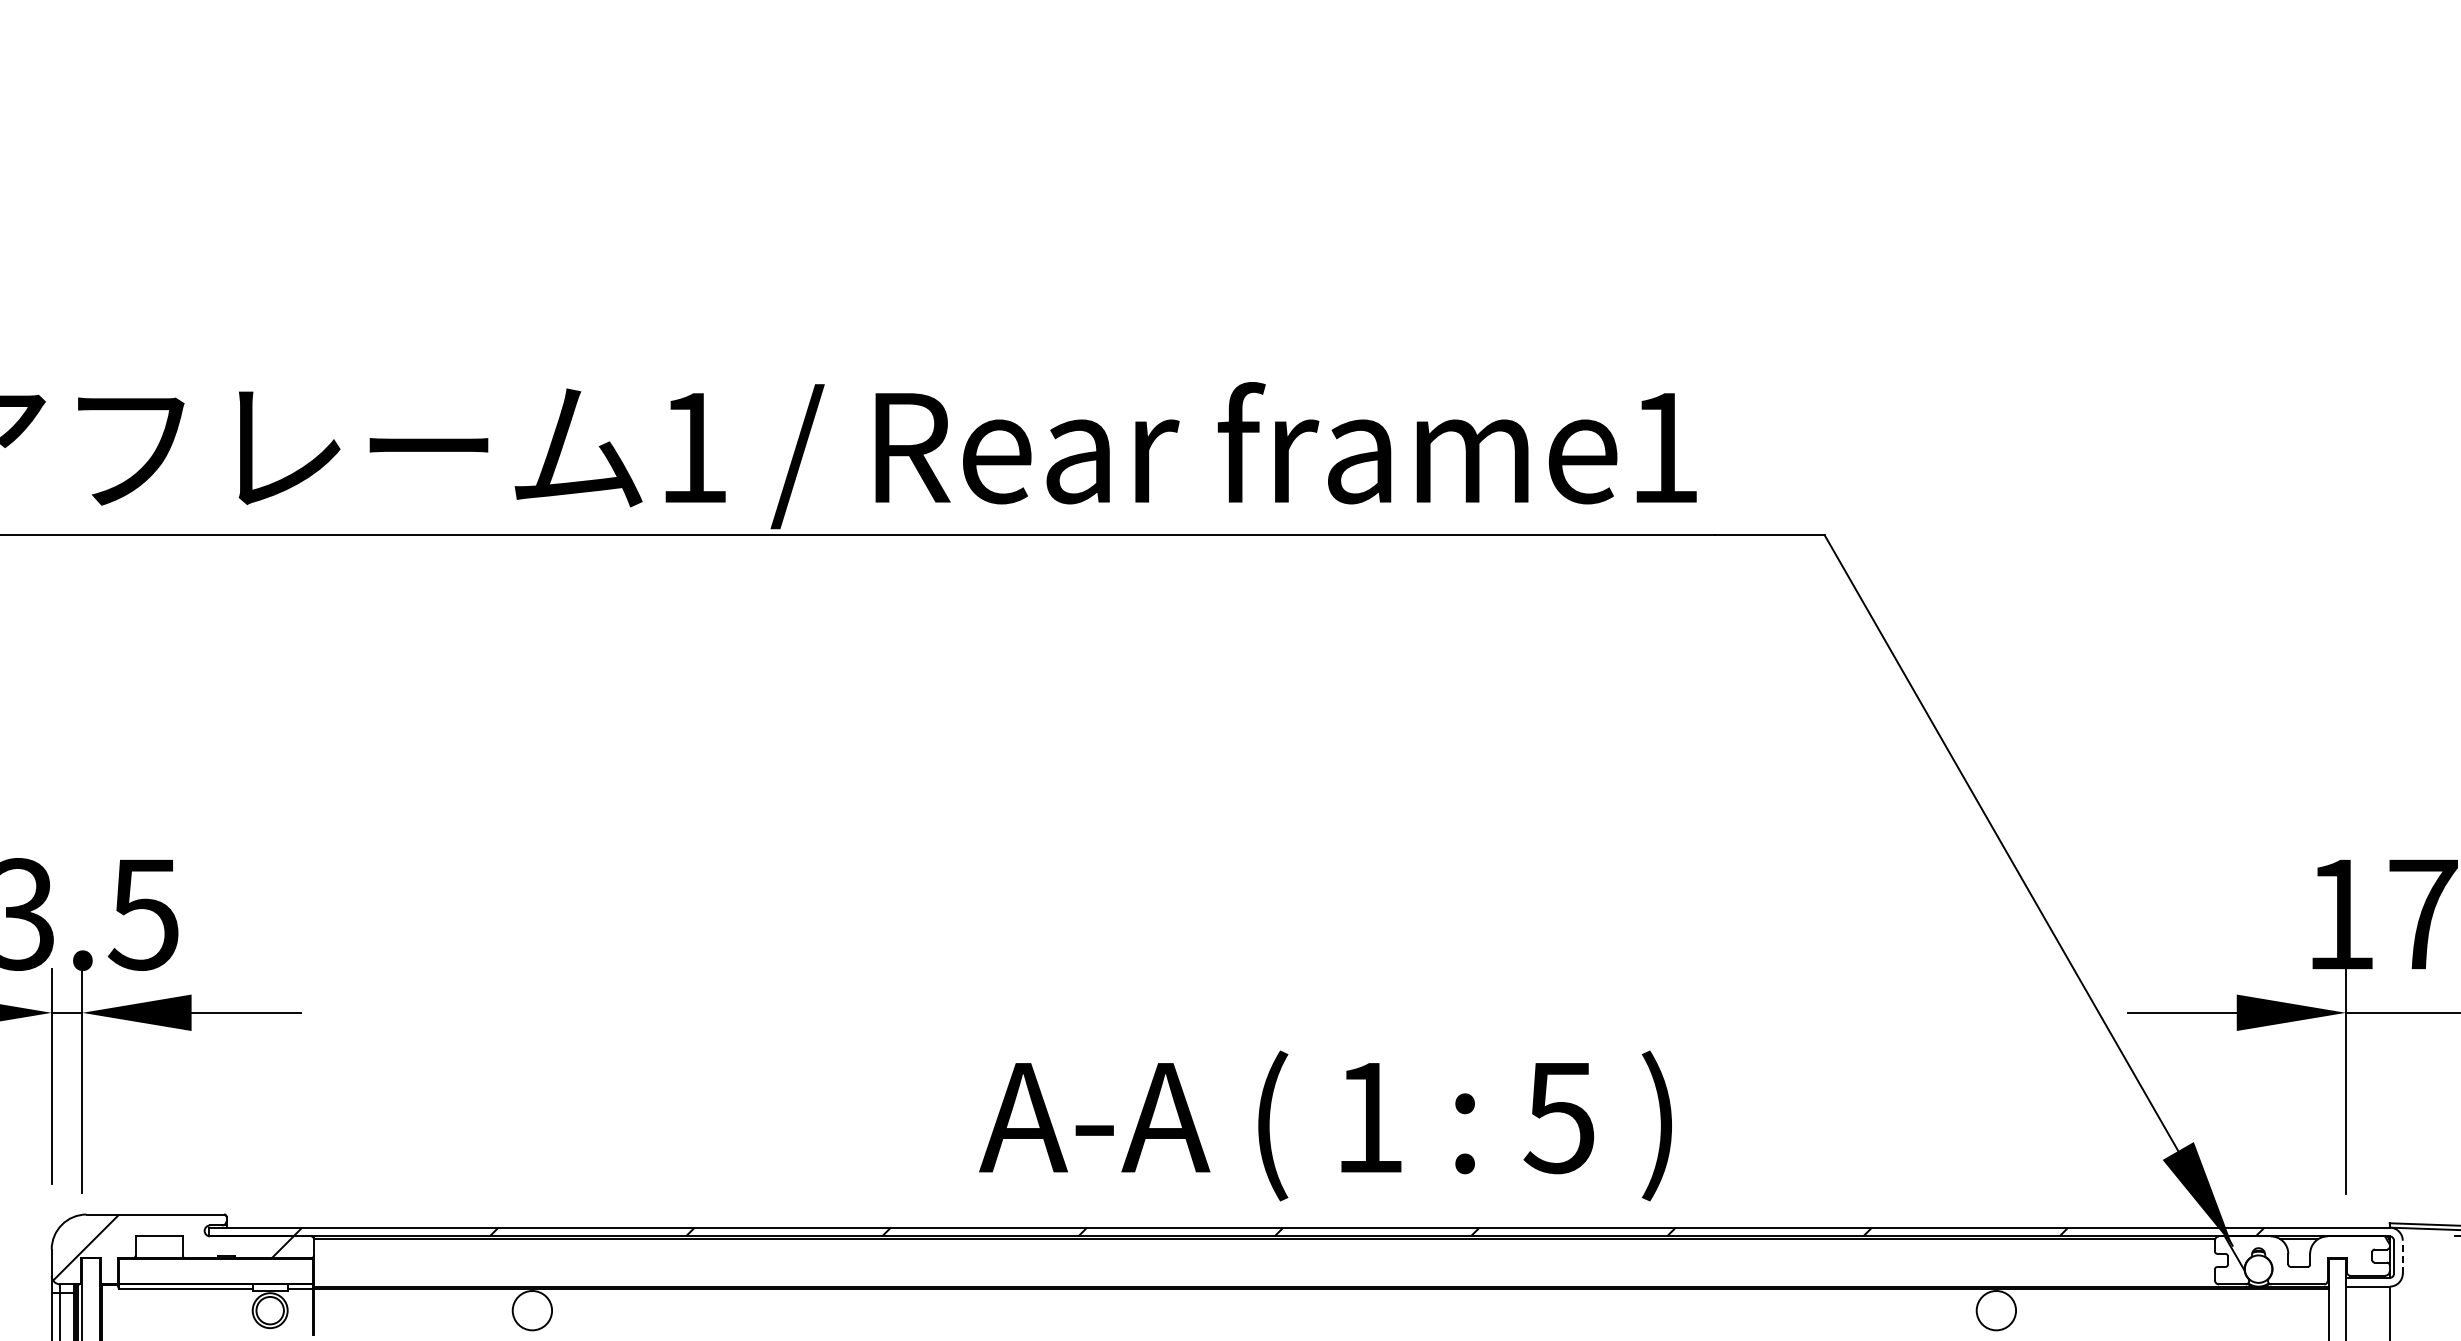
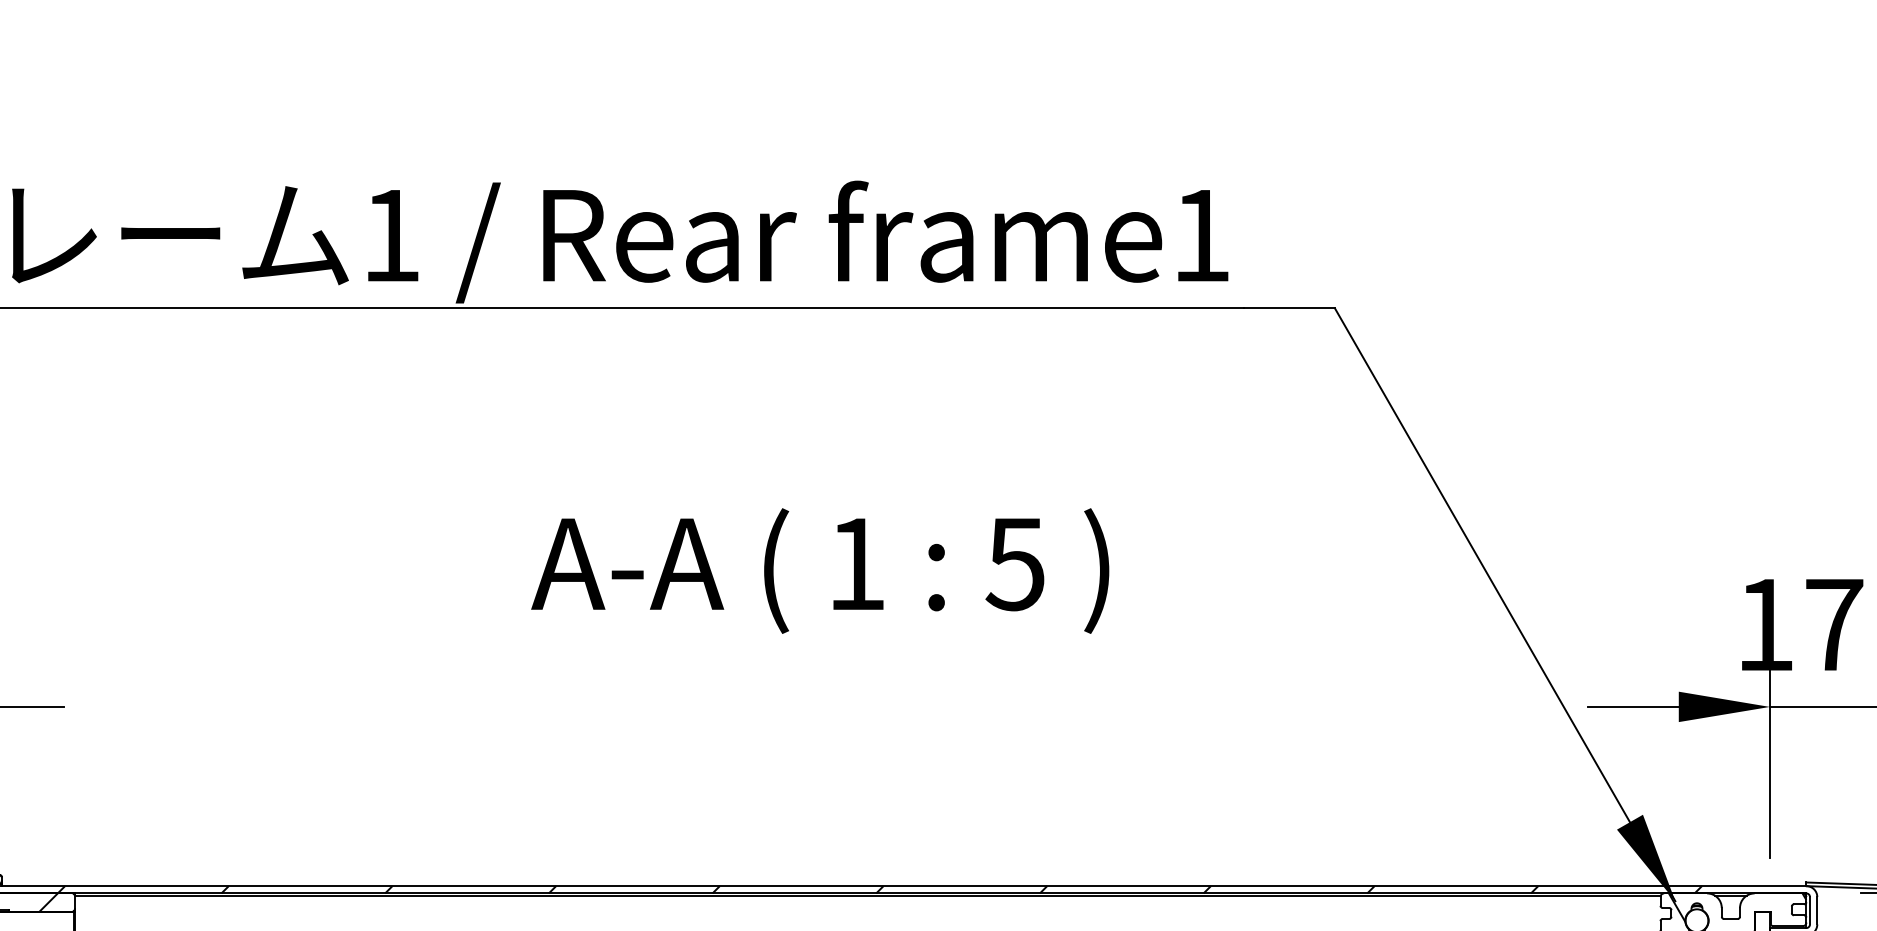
text: (1325, 1125) -> (820, 570), moved
line: (2402, 1256) -> (1817, 910), dashed -> solid

